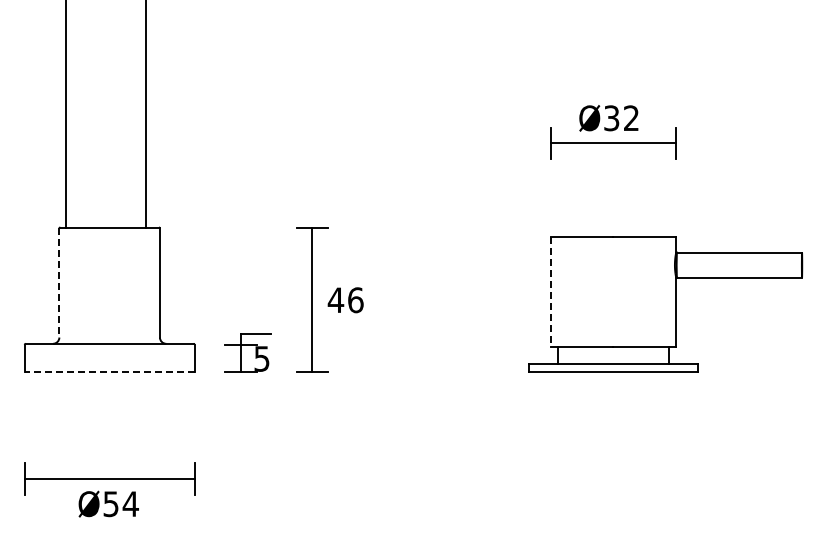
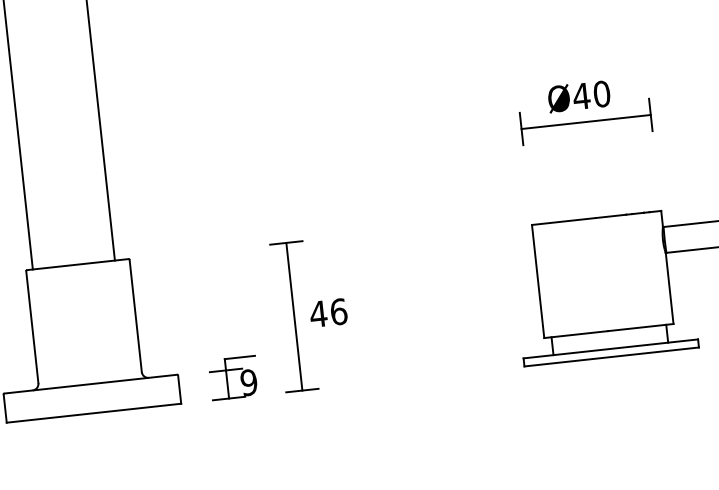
text: (621, 118) -> (591, 95), Ø32 -> Ø40
line: (59, 282) -> (32, 326), dashed -> solid
line: (550, 292) -> (538, 282), dashed -> solid
text: (261, 358) -> (248, 382), 5 -> 9
line: (109, 372) -> (93, 413), dashed -> solid

